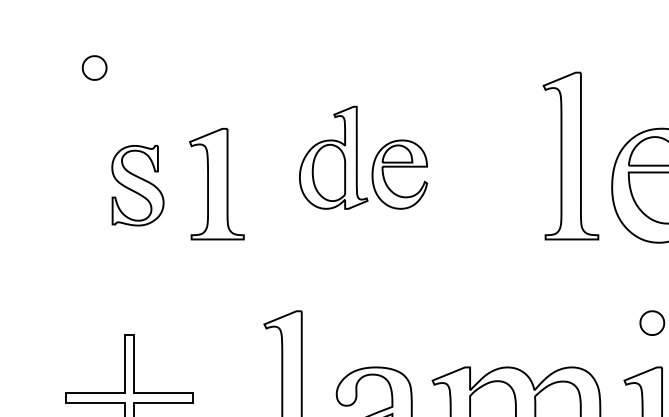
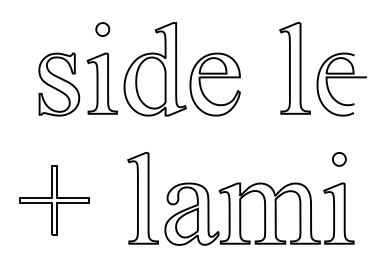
part: (94, 68) -> (102, 29), moved
part: (362, 158) -> (181, 69), size x1.67
part: (138, 185) -> (59, 84), size x1.43

